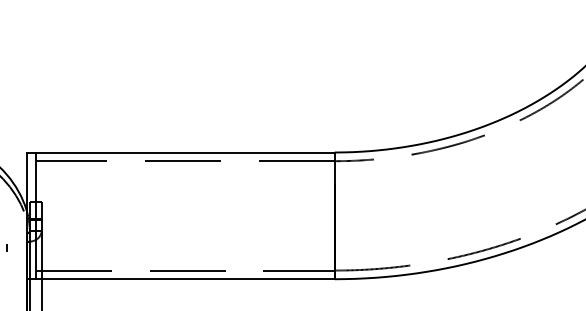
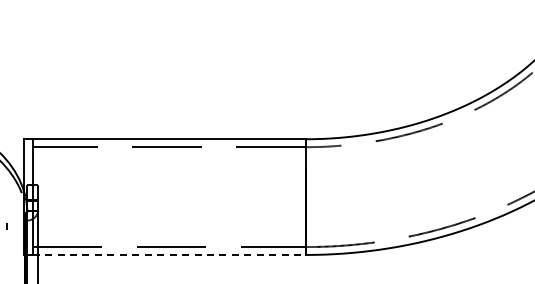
line: (185, 278) -> (169, 254), solid -> dashed

